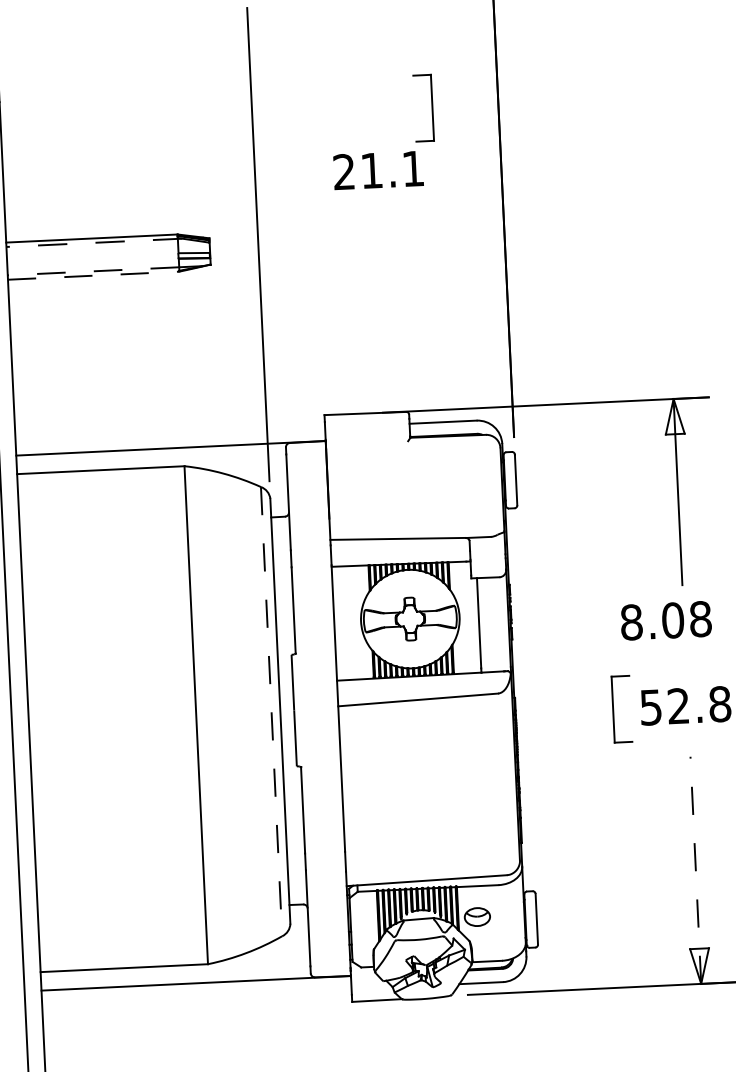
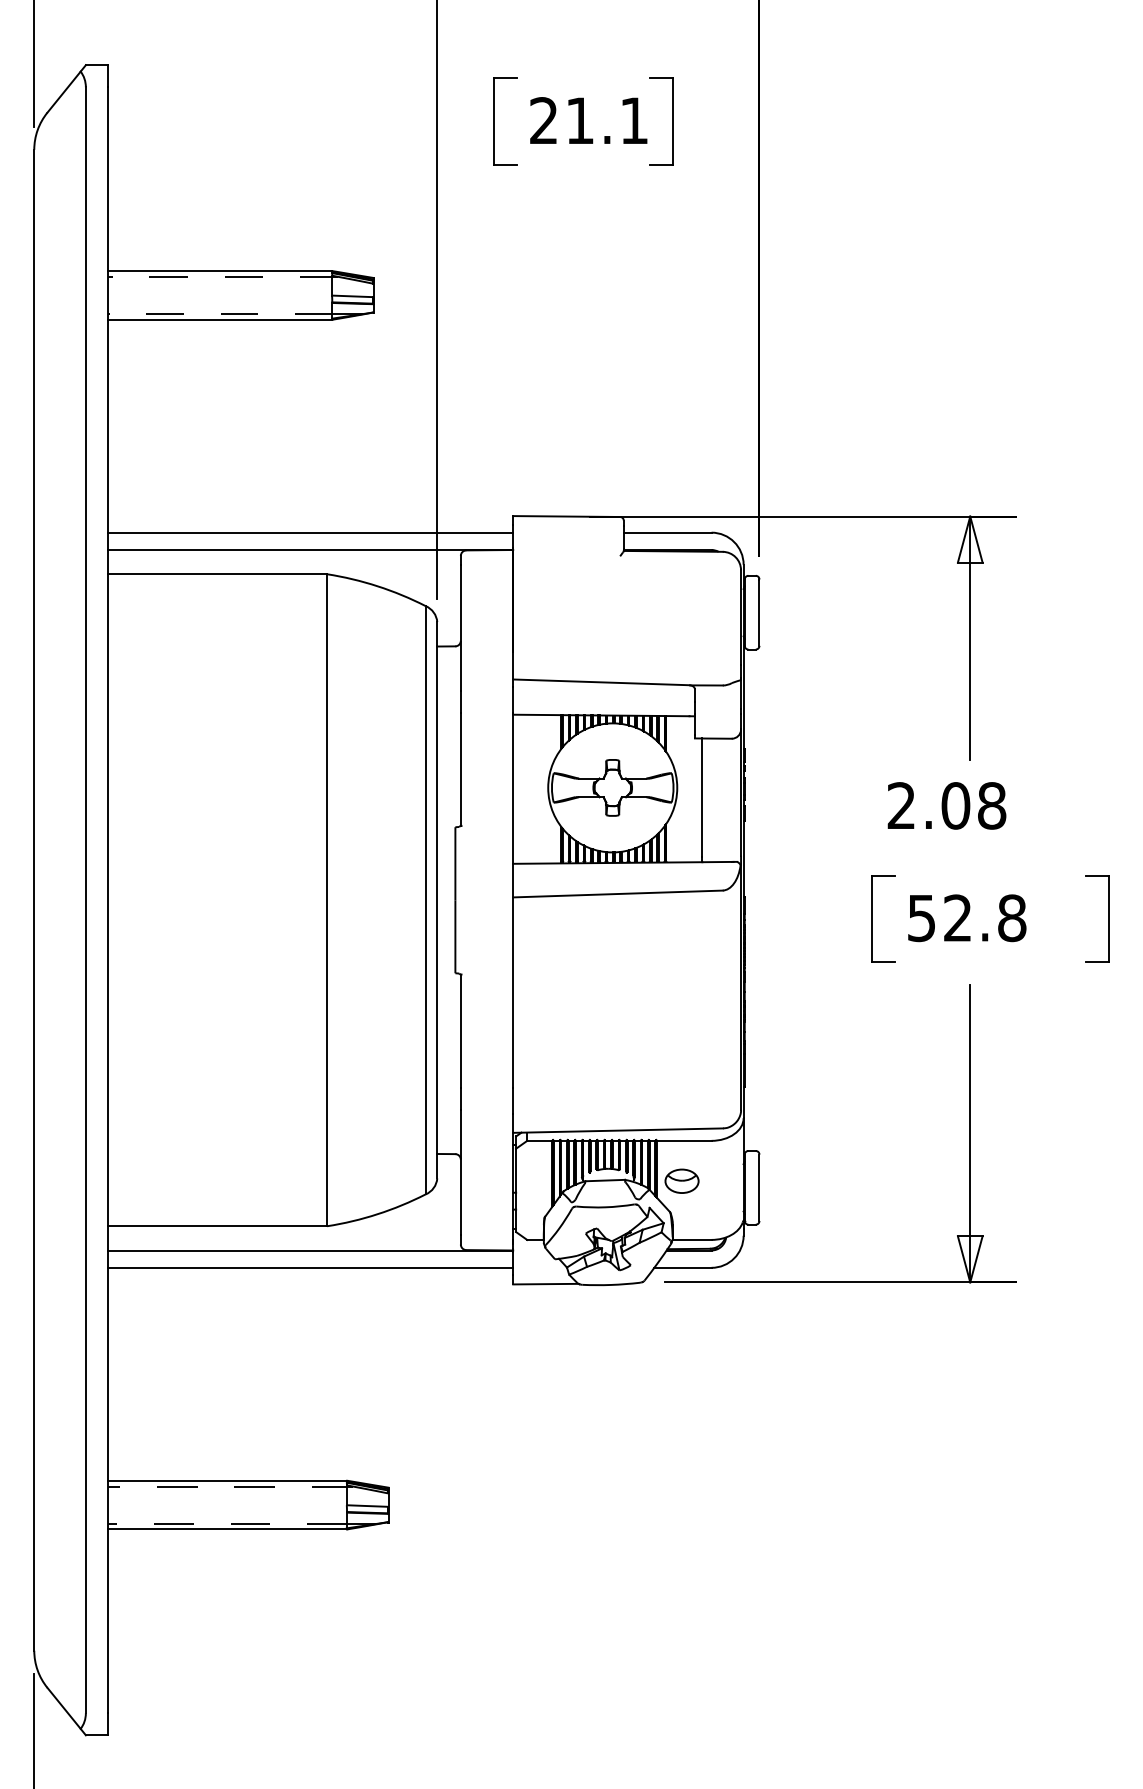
part: (296, 114) -> (494, 121), added
text: (378, 170) -> (588, 120), moved
line: (93, 275) -> (220, 319), dashed -> solid
line: (170, 434) -> (310, 532), added
text: (631, 622) -> (901, 805), 8.08 -> 2.08
line: (271, 711) -> (425, 900), dashed -> solid
line: (696, 870) -> (970, 1133), dashed -> solid
line: (196, 996) -> (310, 1267), added

